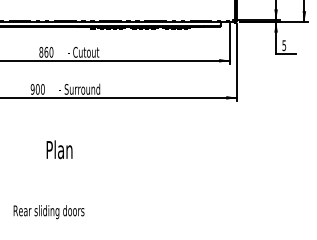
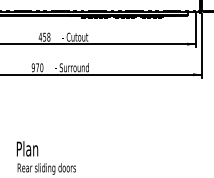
text: (46, 51) -> (44, 36), 860 -> 458
text: (37, 89) -> (37, 67), 900 -> 970
text: (59, 149) -> (27, 148), moved

